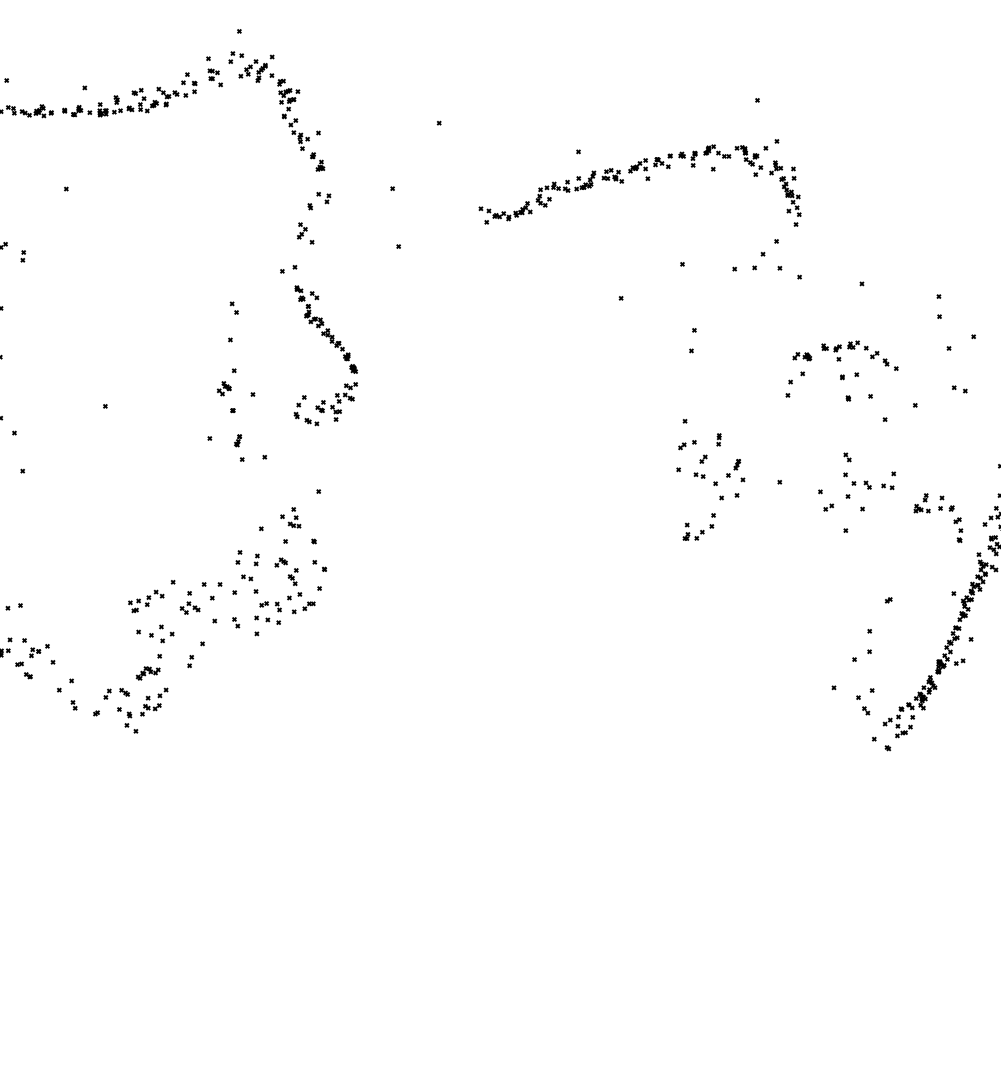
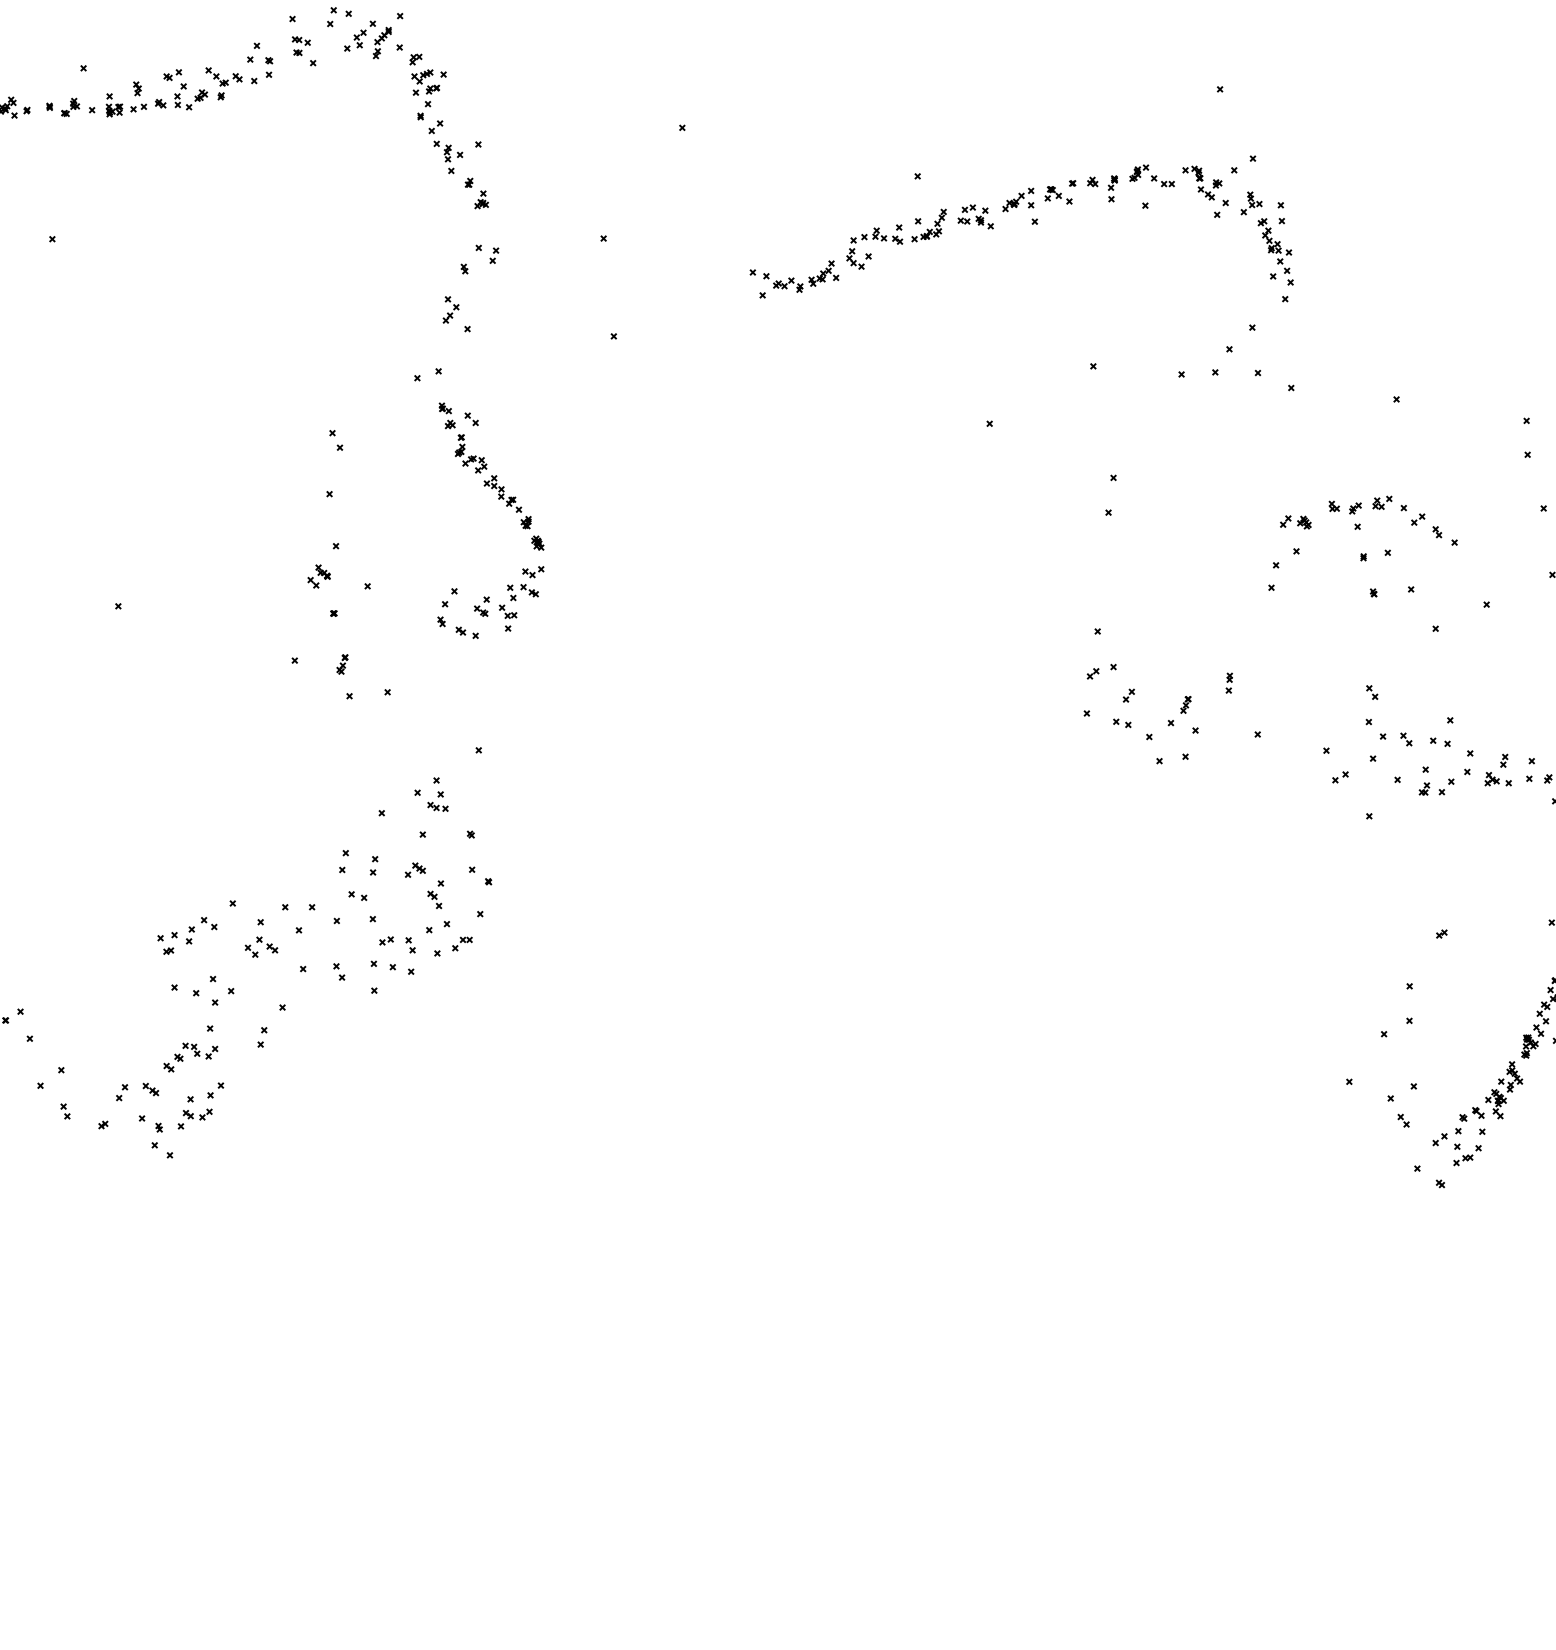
part: (718, 439) -> (1228, 682), moved
part: (698, 526) -> (1444, 772), moved
part: (147, 673) -> (189, 1057), size x1.43

